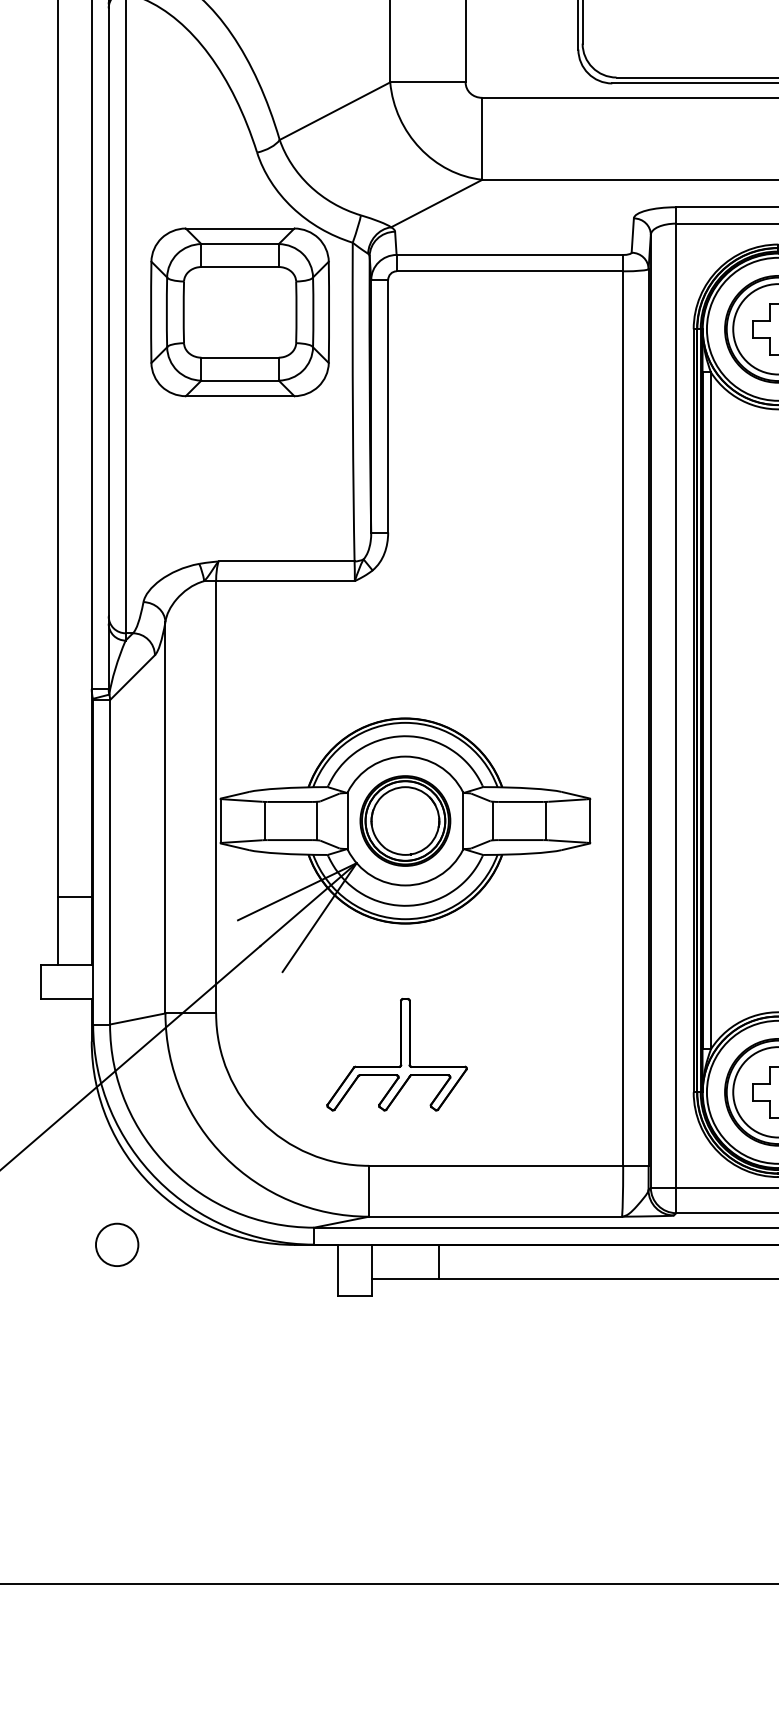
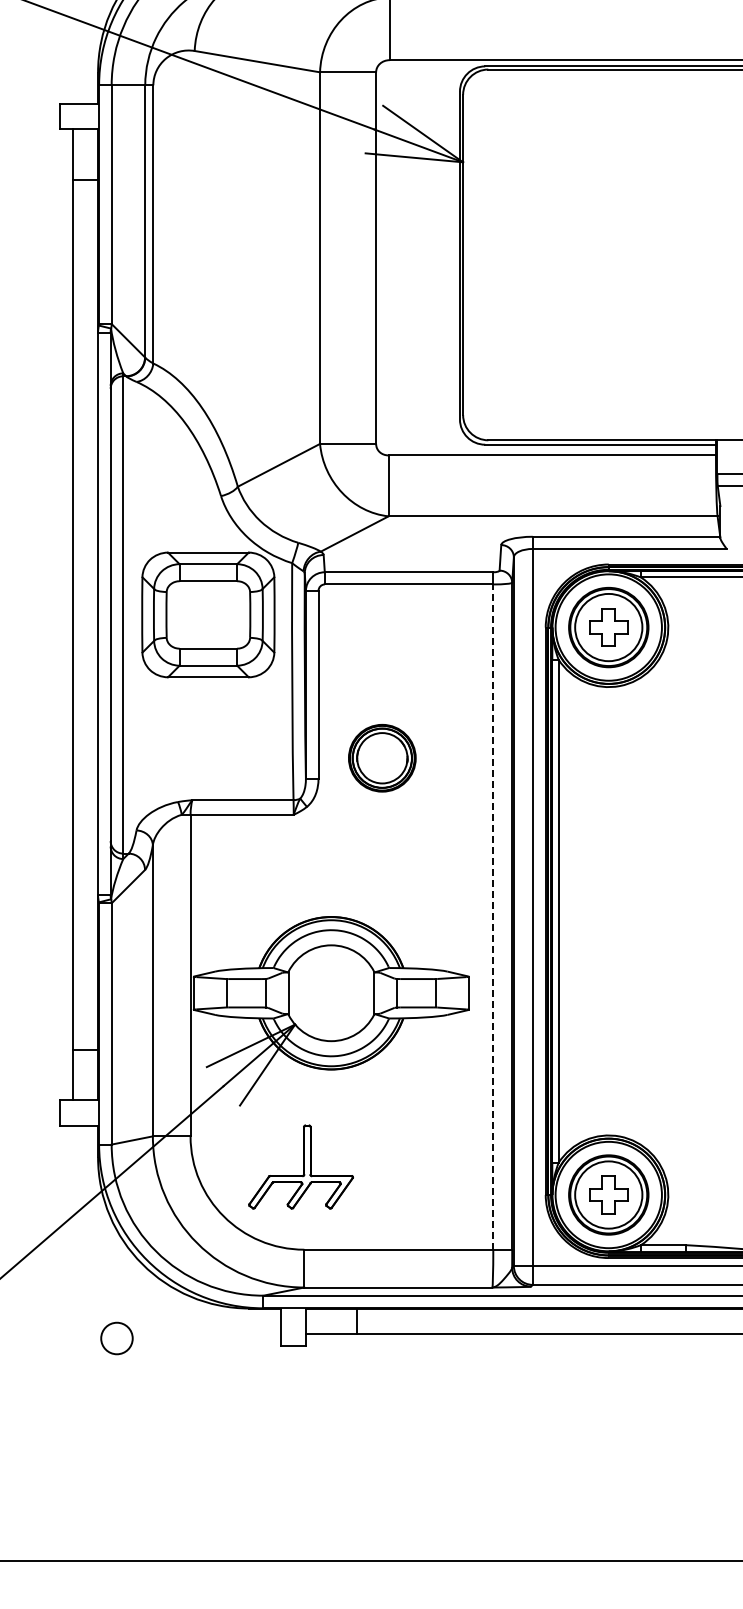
line: (623, 719) -> (493, 917), solid -> dashed
part: (405, 821) -> (382, 758), moved
part: (396, 1053) -> (300, 1166), moved
circle: (116, 1244) -> (116, 1338), moved

